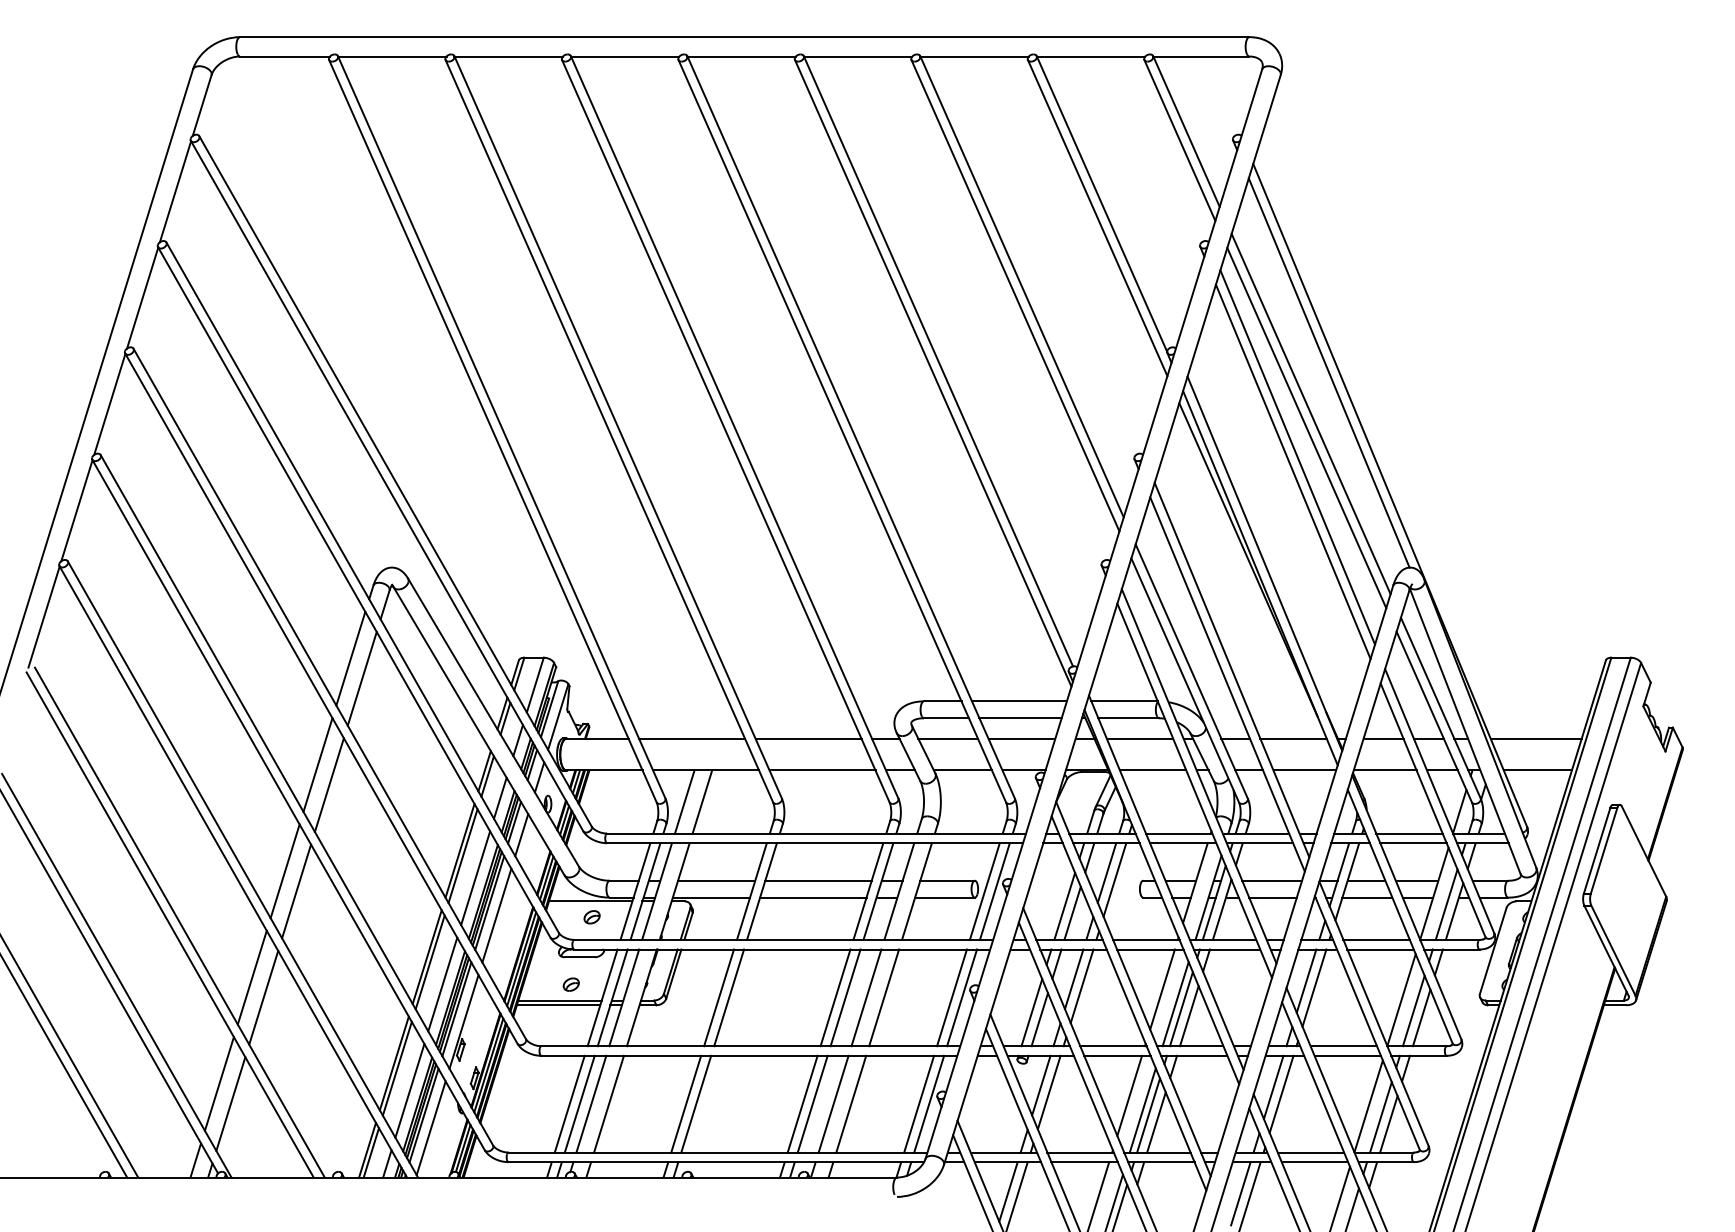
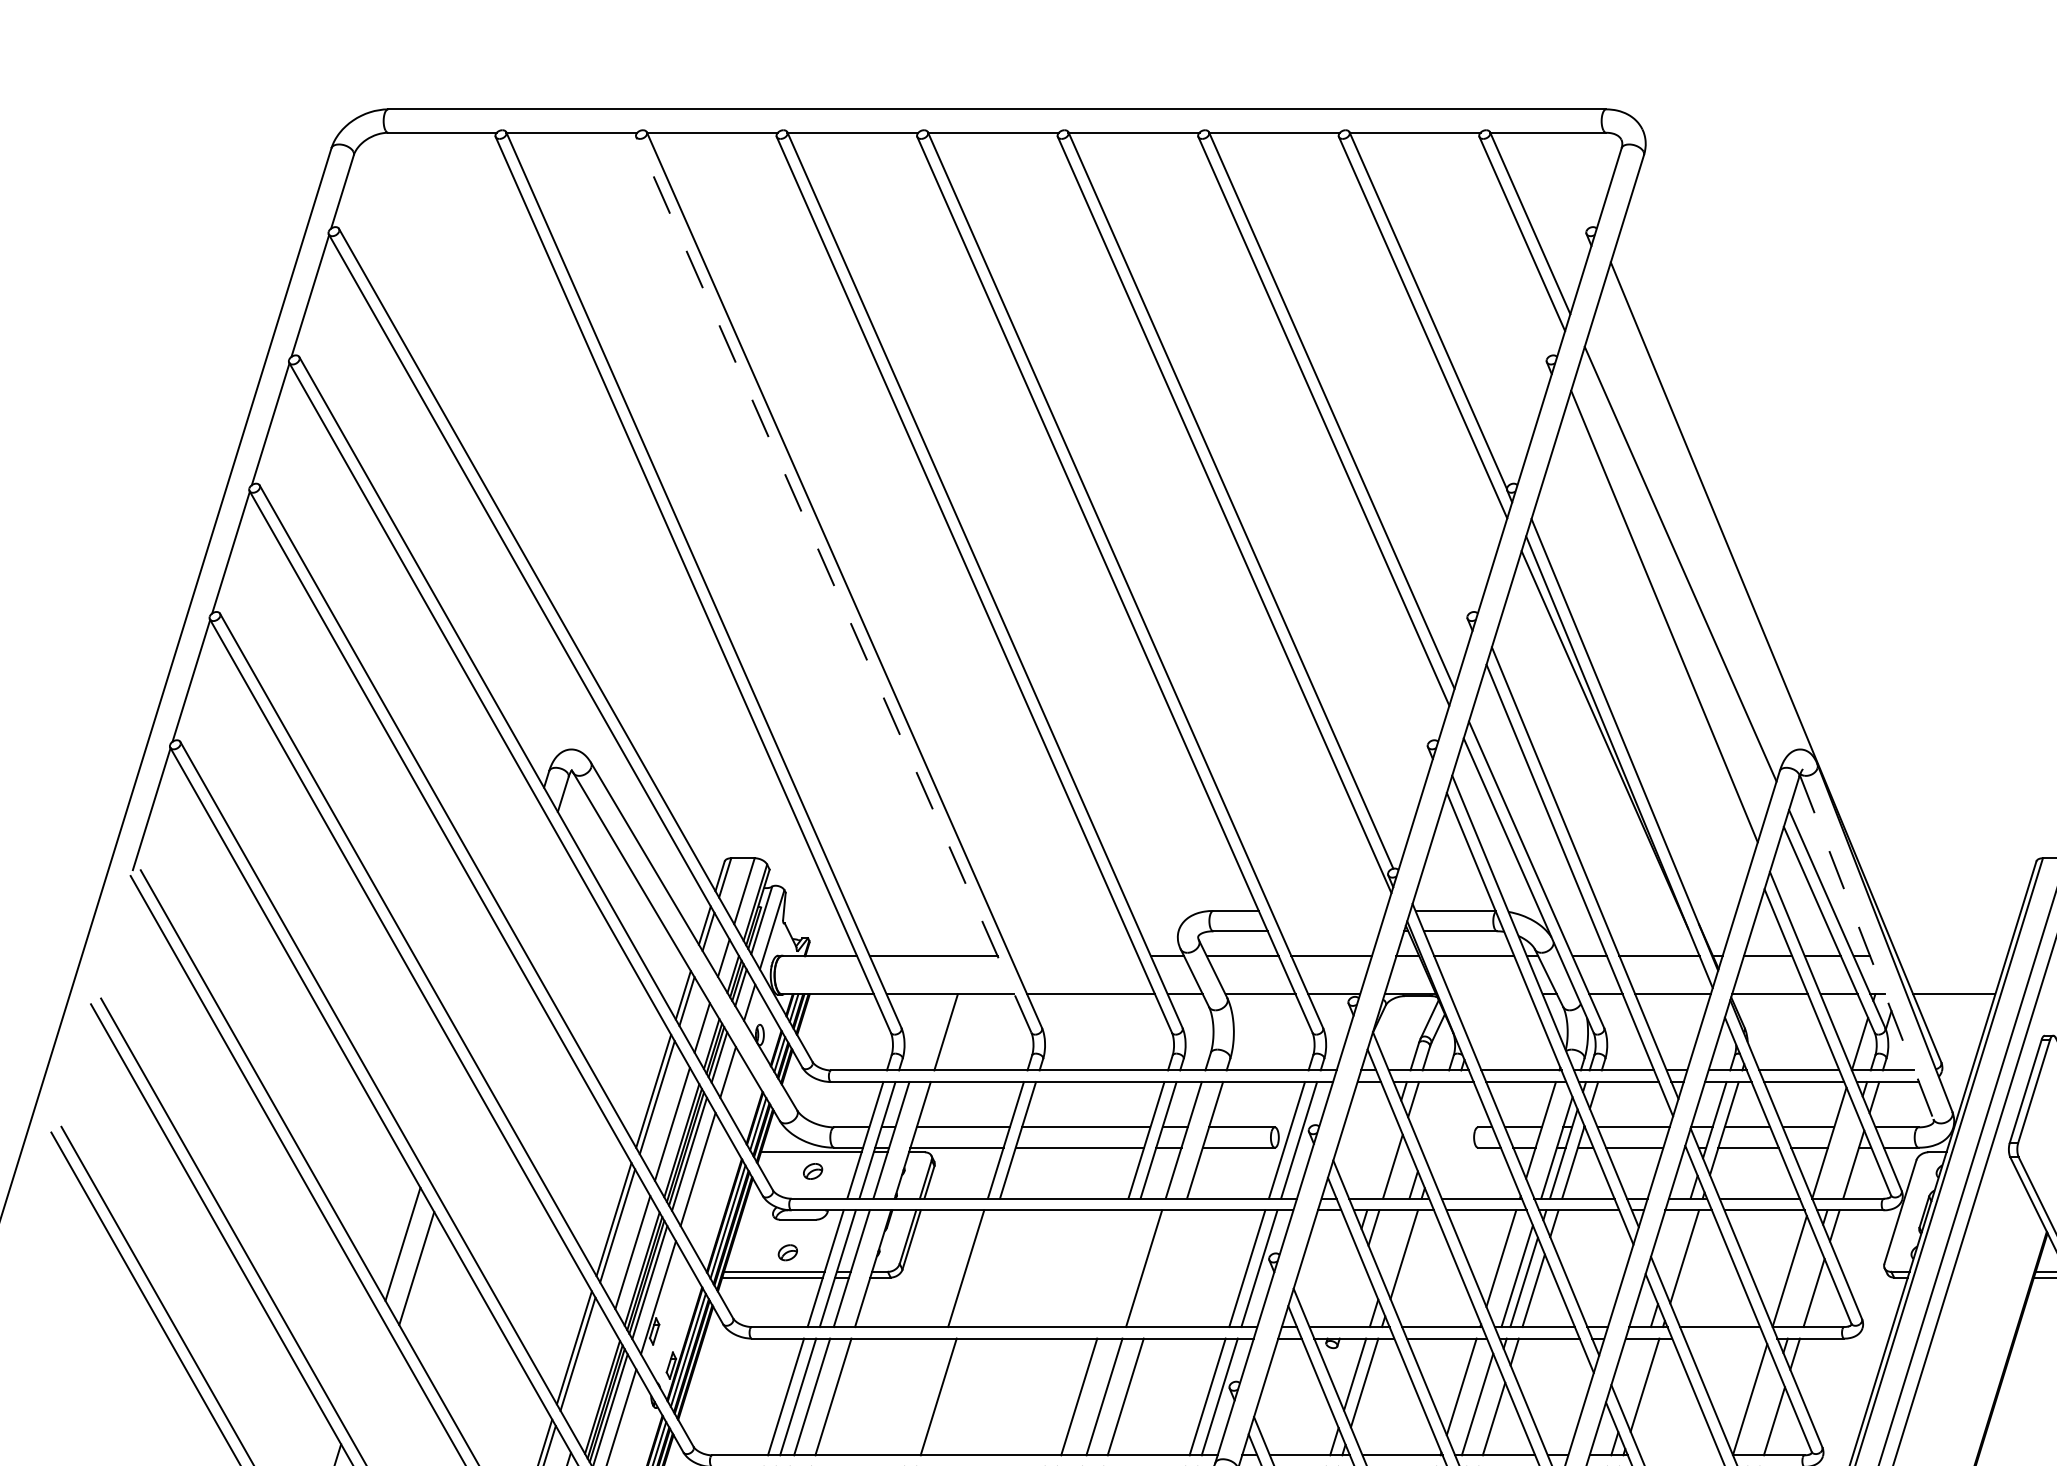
line: (1328, 372) -> (1701, 514), removed
line: (1306, 427) -> (1675, 580), removed
line: (609, 431) -> (834, 585), solid -> dashed
line: (1292, 471) -> (1658, 633), removed
line: (350, 658) -> (521, 859), removed
line: (361, 678) -> (534, 883), removed
line: (1019, 701) -> (1328, 911), removed
line: (1020, 718) -> (1329, 931), removed
line: (1465, 731) -> (1866, 947), solid -> dashed
line: (808, 738) -> (1074, 955), removed
line: (1535, 738) -> (1951, 955), removed
line: (317, 764) -> (481, 987), removed
line: (1153, 770) -> (1490, 994), removed
line: (328, 785) -> (494, 1012), removed
line: (684, 801) -> (924, 1031), removed
line: (284, 871) -> (441, 1116), removed
line: (1106, 872) -> (1433, 1117), removed
line: (1114, 879) -> (1443, 1125), removed
line: (296, 891) -> (456, 1140), removed
line: (1446, 904) -> (1844, 1156), removed
line: (1064, 905) -> (1383, 1157), removed
line: (1073, 979) -> (1393, 1246), removed
line: (1306, 980) -> (1675, 1247), removed
line: (729, 997) -> (978, 1268), removed
line: (835, 997) -> (1106, 1268), removed
line: (845, 997) -> (1118, 1268), removed
line: (884, 997) -> (1165, 1268), removed
line: (1413, 1010) -> (1804, 1283), removed
line: (1031, 1012) -> (1343, 1286), removed
line: (1039, 1019) -> (1352, 1294), removed
line: (1347, 1055) -> (1724, 1338), removed
line: (218, 1083) -> (362, 1372), removed
line: (1273, 1087) -> (1635, 1376), removed
line: (409, 1090) -> (592, 1380), removed
line: (230, 1103) -> (376, 1396), removed
line: (686, 1103) -> (926, 1396), removed
line: (802, 1103) -> (1066, 1396), removed
line: (1148, 1115) -> (1484, 1410), removed
line: (1380, 1117) -> (1764, 1413), removed
line: (1310, 1152) -> (1679, 1455), removed

